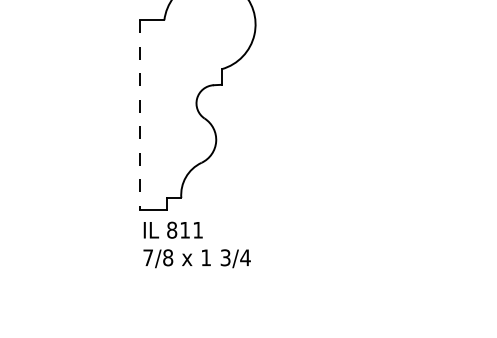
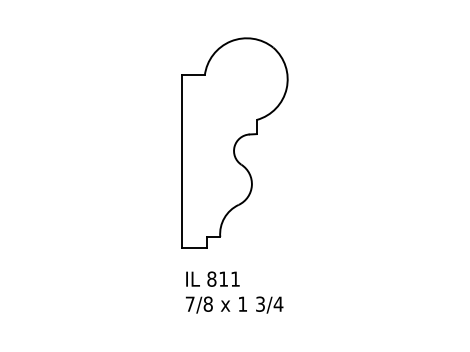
line: (139, 116) -> (182, 162), dashed -> solid
text: (197, 244) -> (234, 292), moved

